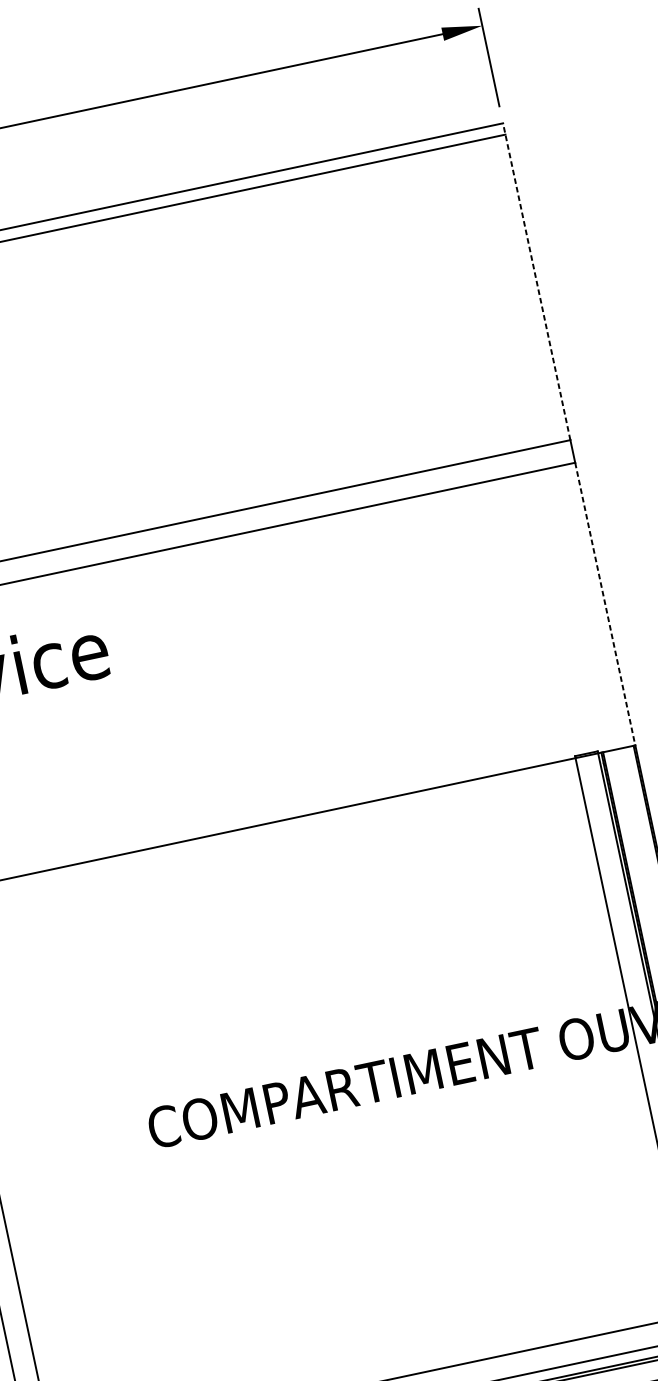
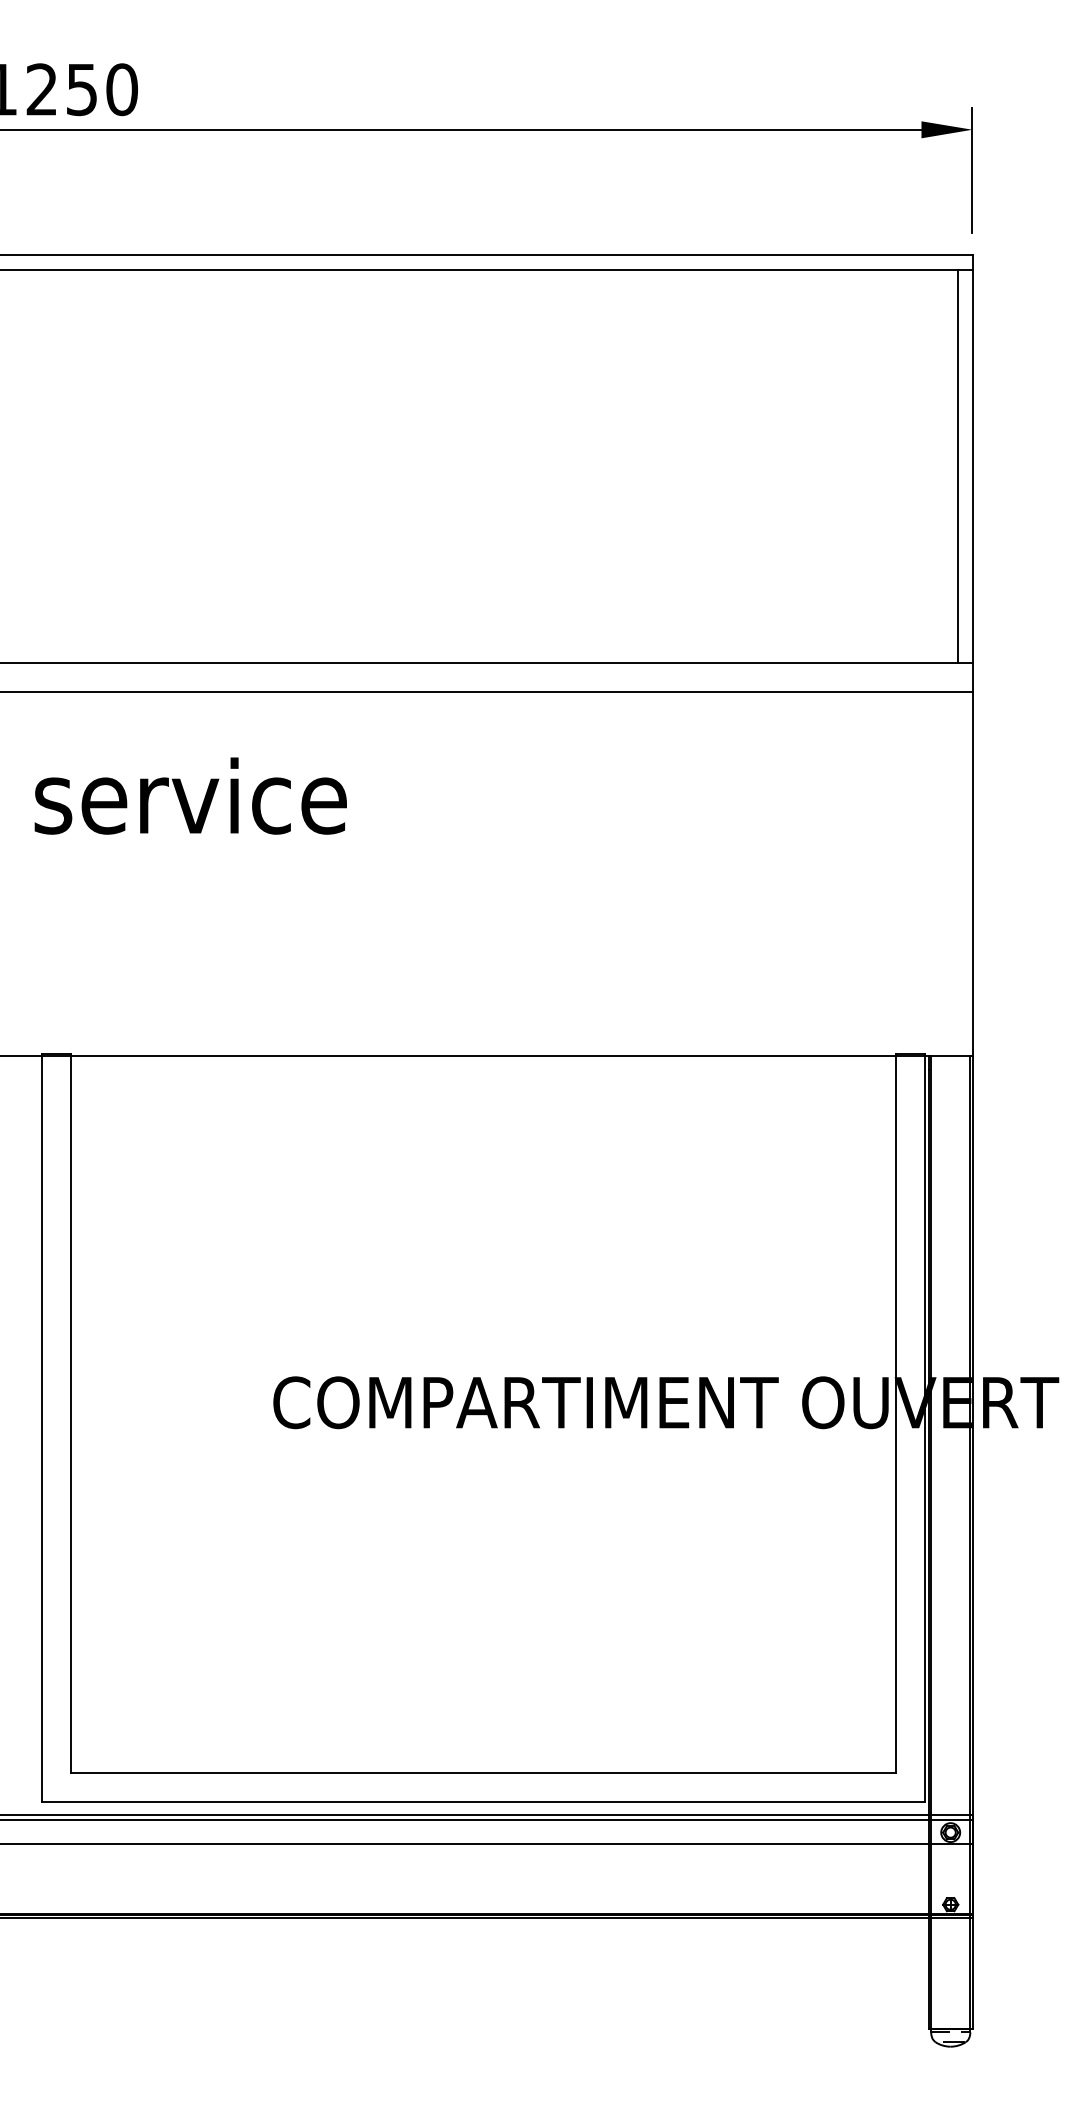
line: (536, 281) -> (972, 459), dashed -> solid
line: (526, 289) -> (957, 466), added
line: (605, 604) -> (972, 874), dashed -> solid

